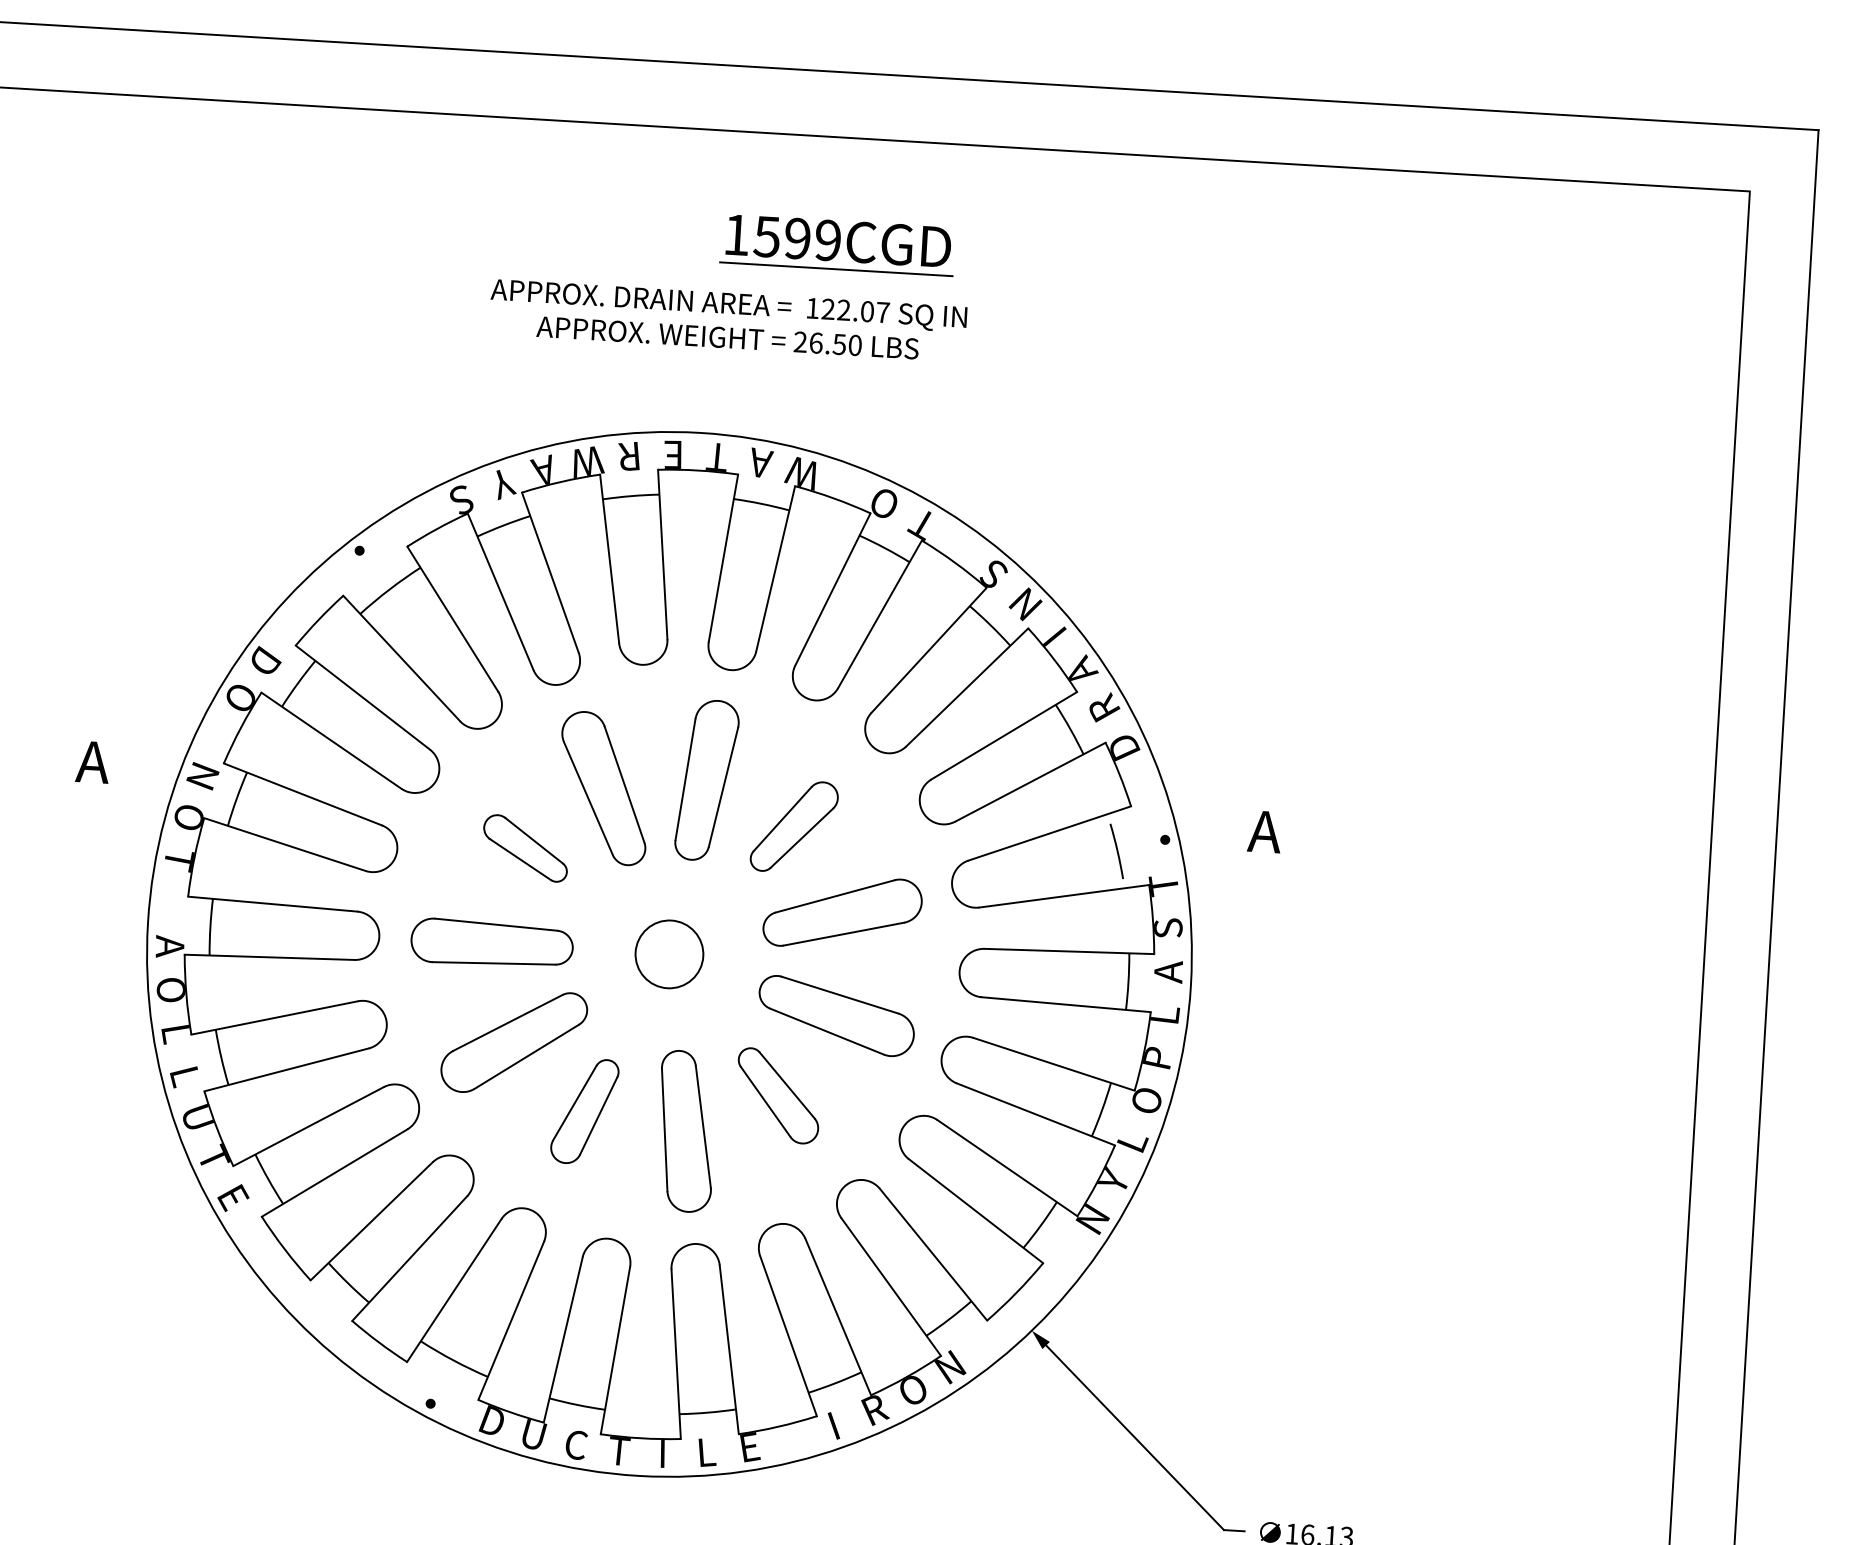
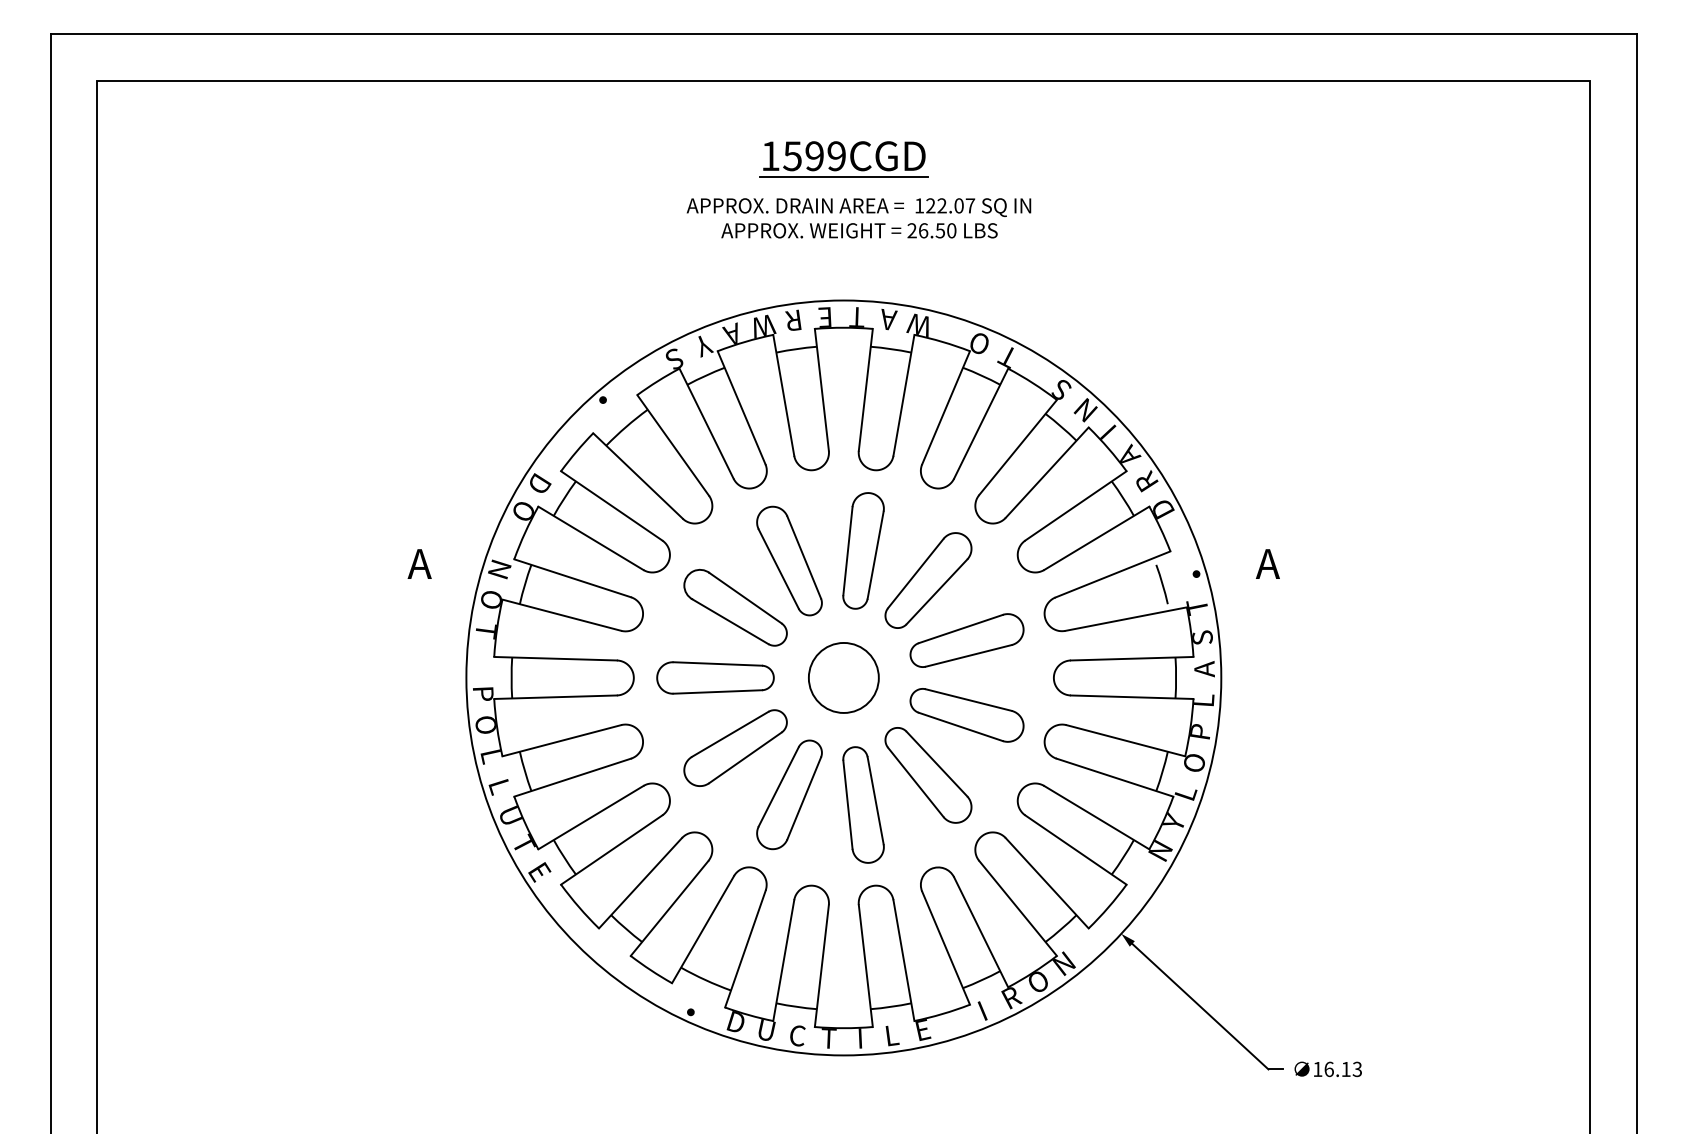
part: (837, 245) -> (843, 159), moved
part: (794, 826) -> (928, 580), size x1.43
part: (525, 848) -> (735, 607), size x1.67
text: (168, 947) -> (482, 694), A -> P
circle: (669, 953) -> (843, 677), size x1.43
part: (778, 1096) -> (928, 775), size x1.43
part: (584, 1110) -> (789, 794), size x1.43

